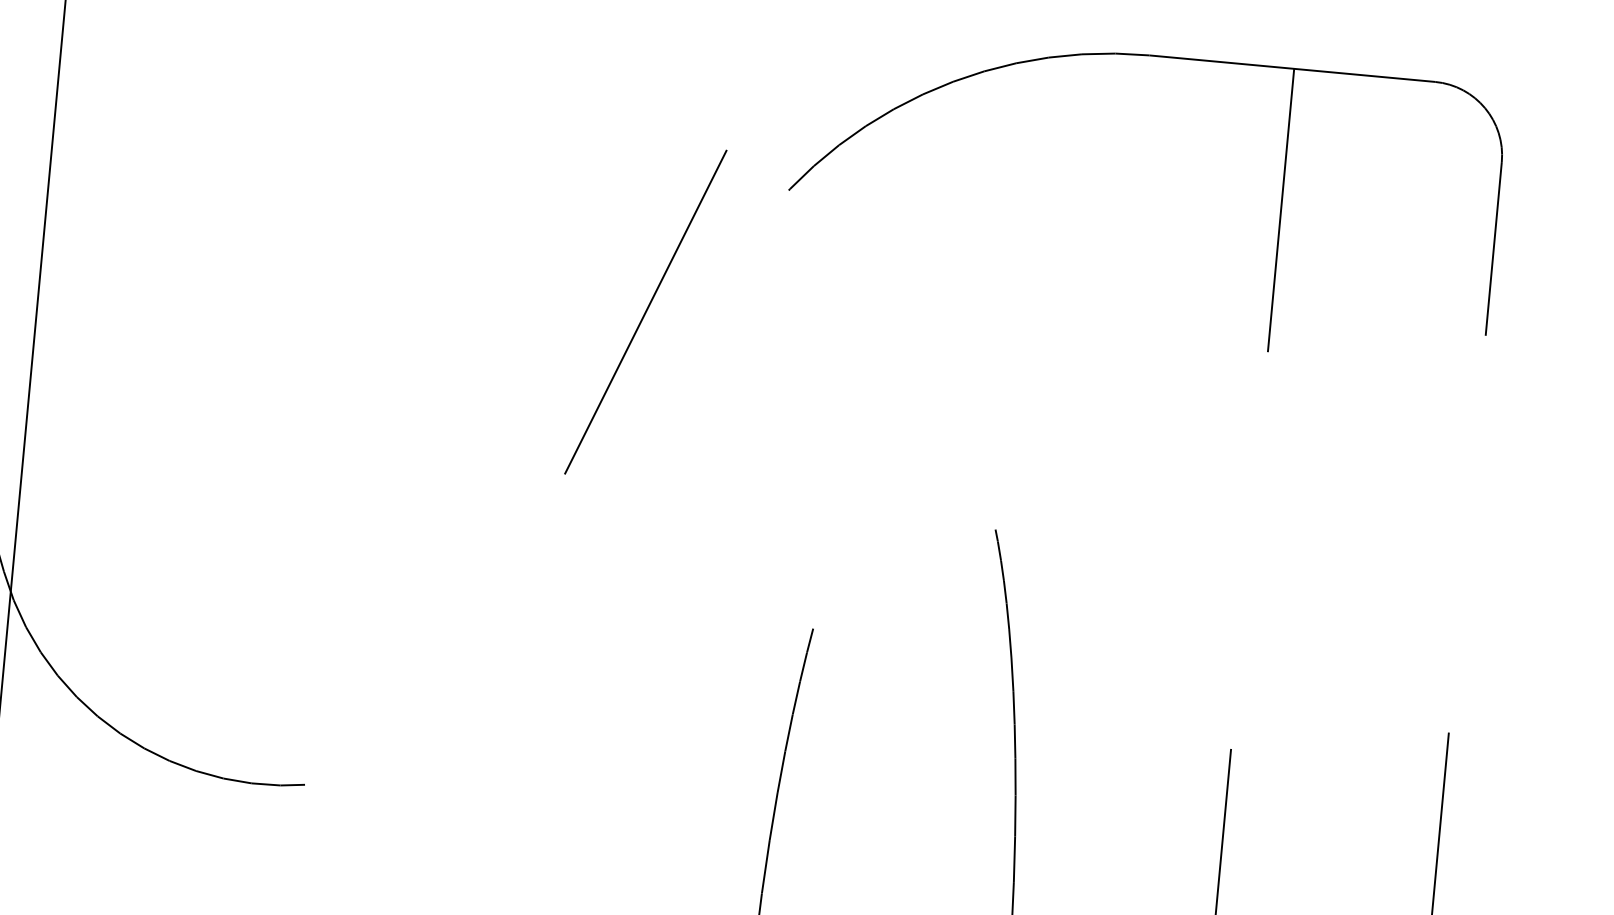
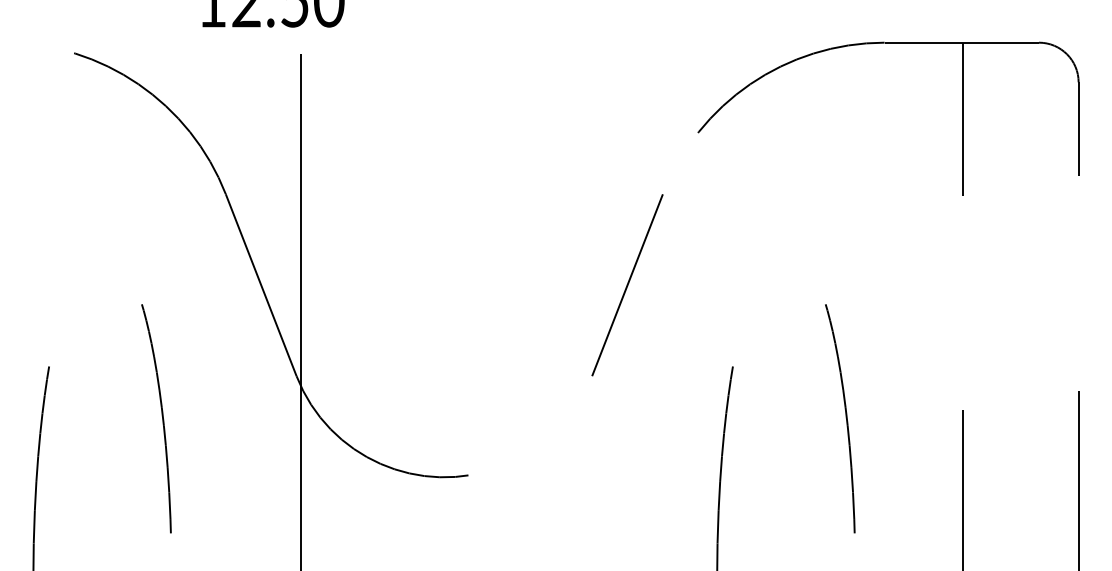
line: (645, 312) -> (627, 285), moved

